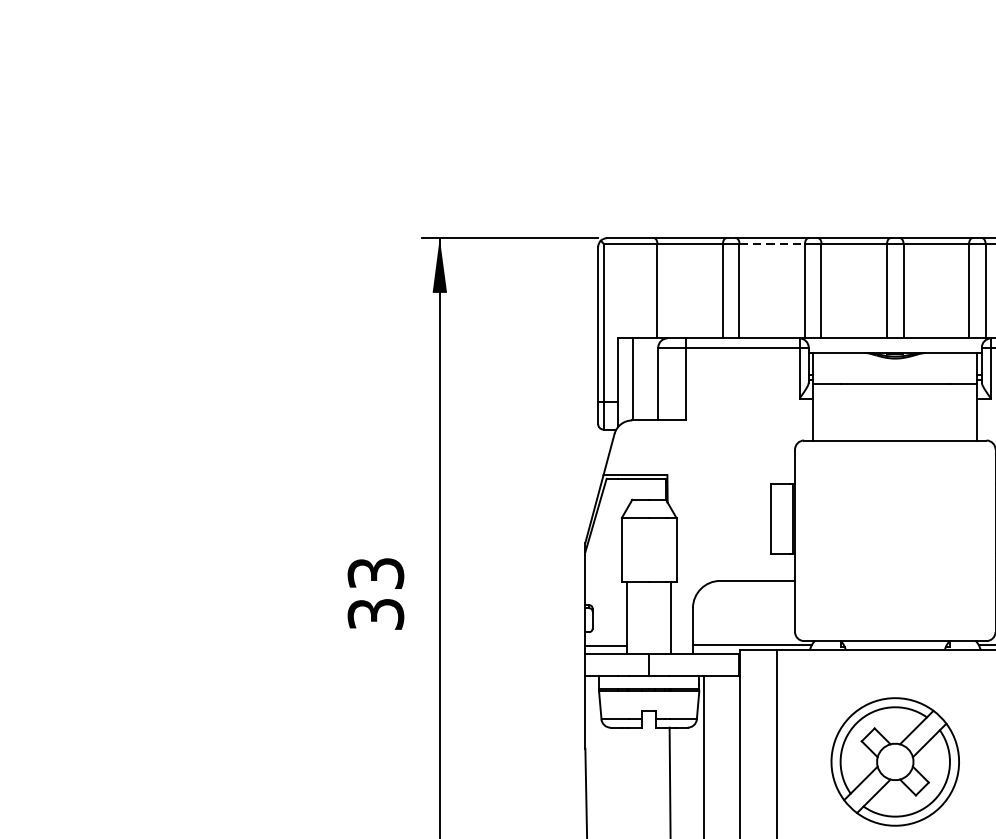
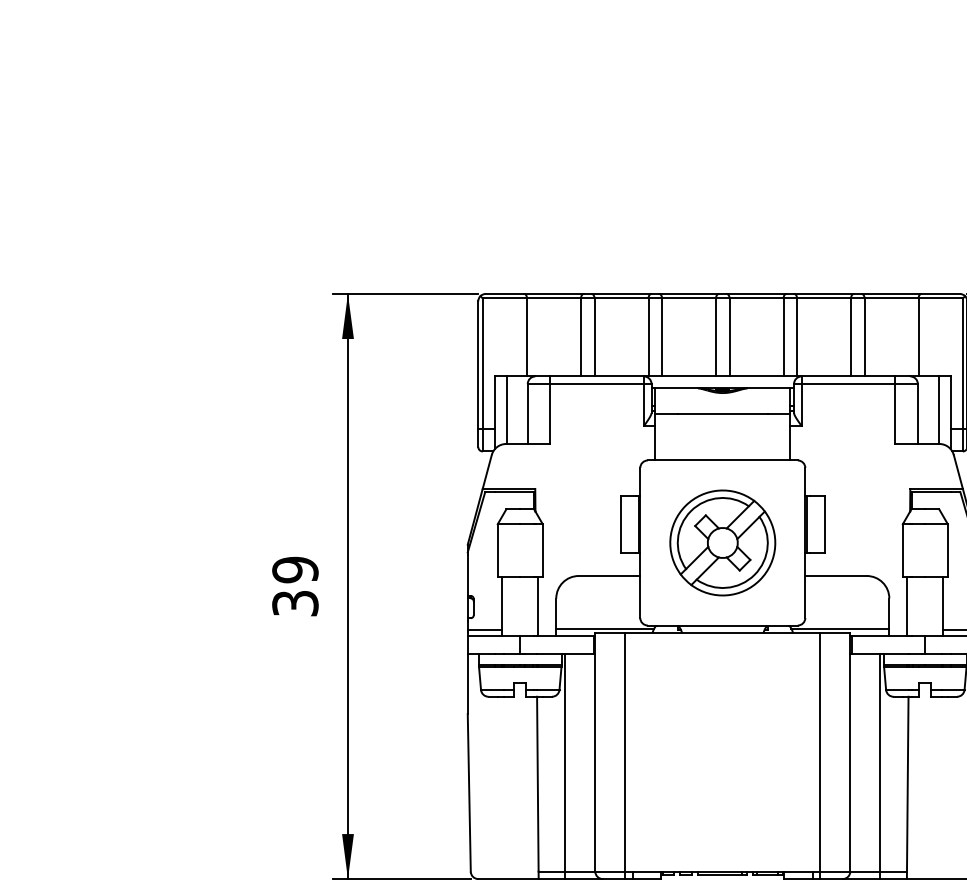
line: (773, 243) -> (622, 298), dashed -> solid
text: (376, 573) -> (295, 569), 33 -> 39
part: (894, 761) -> (722, 542), moved

